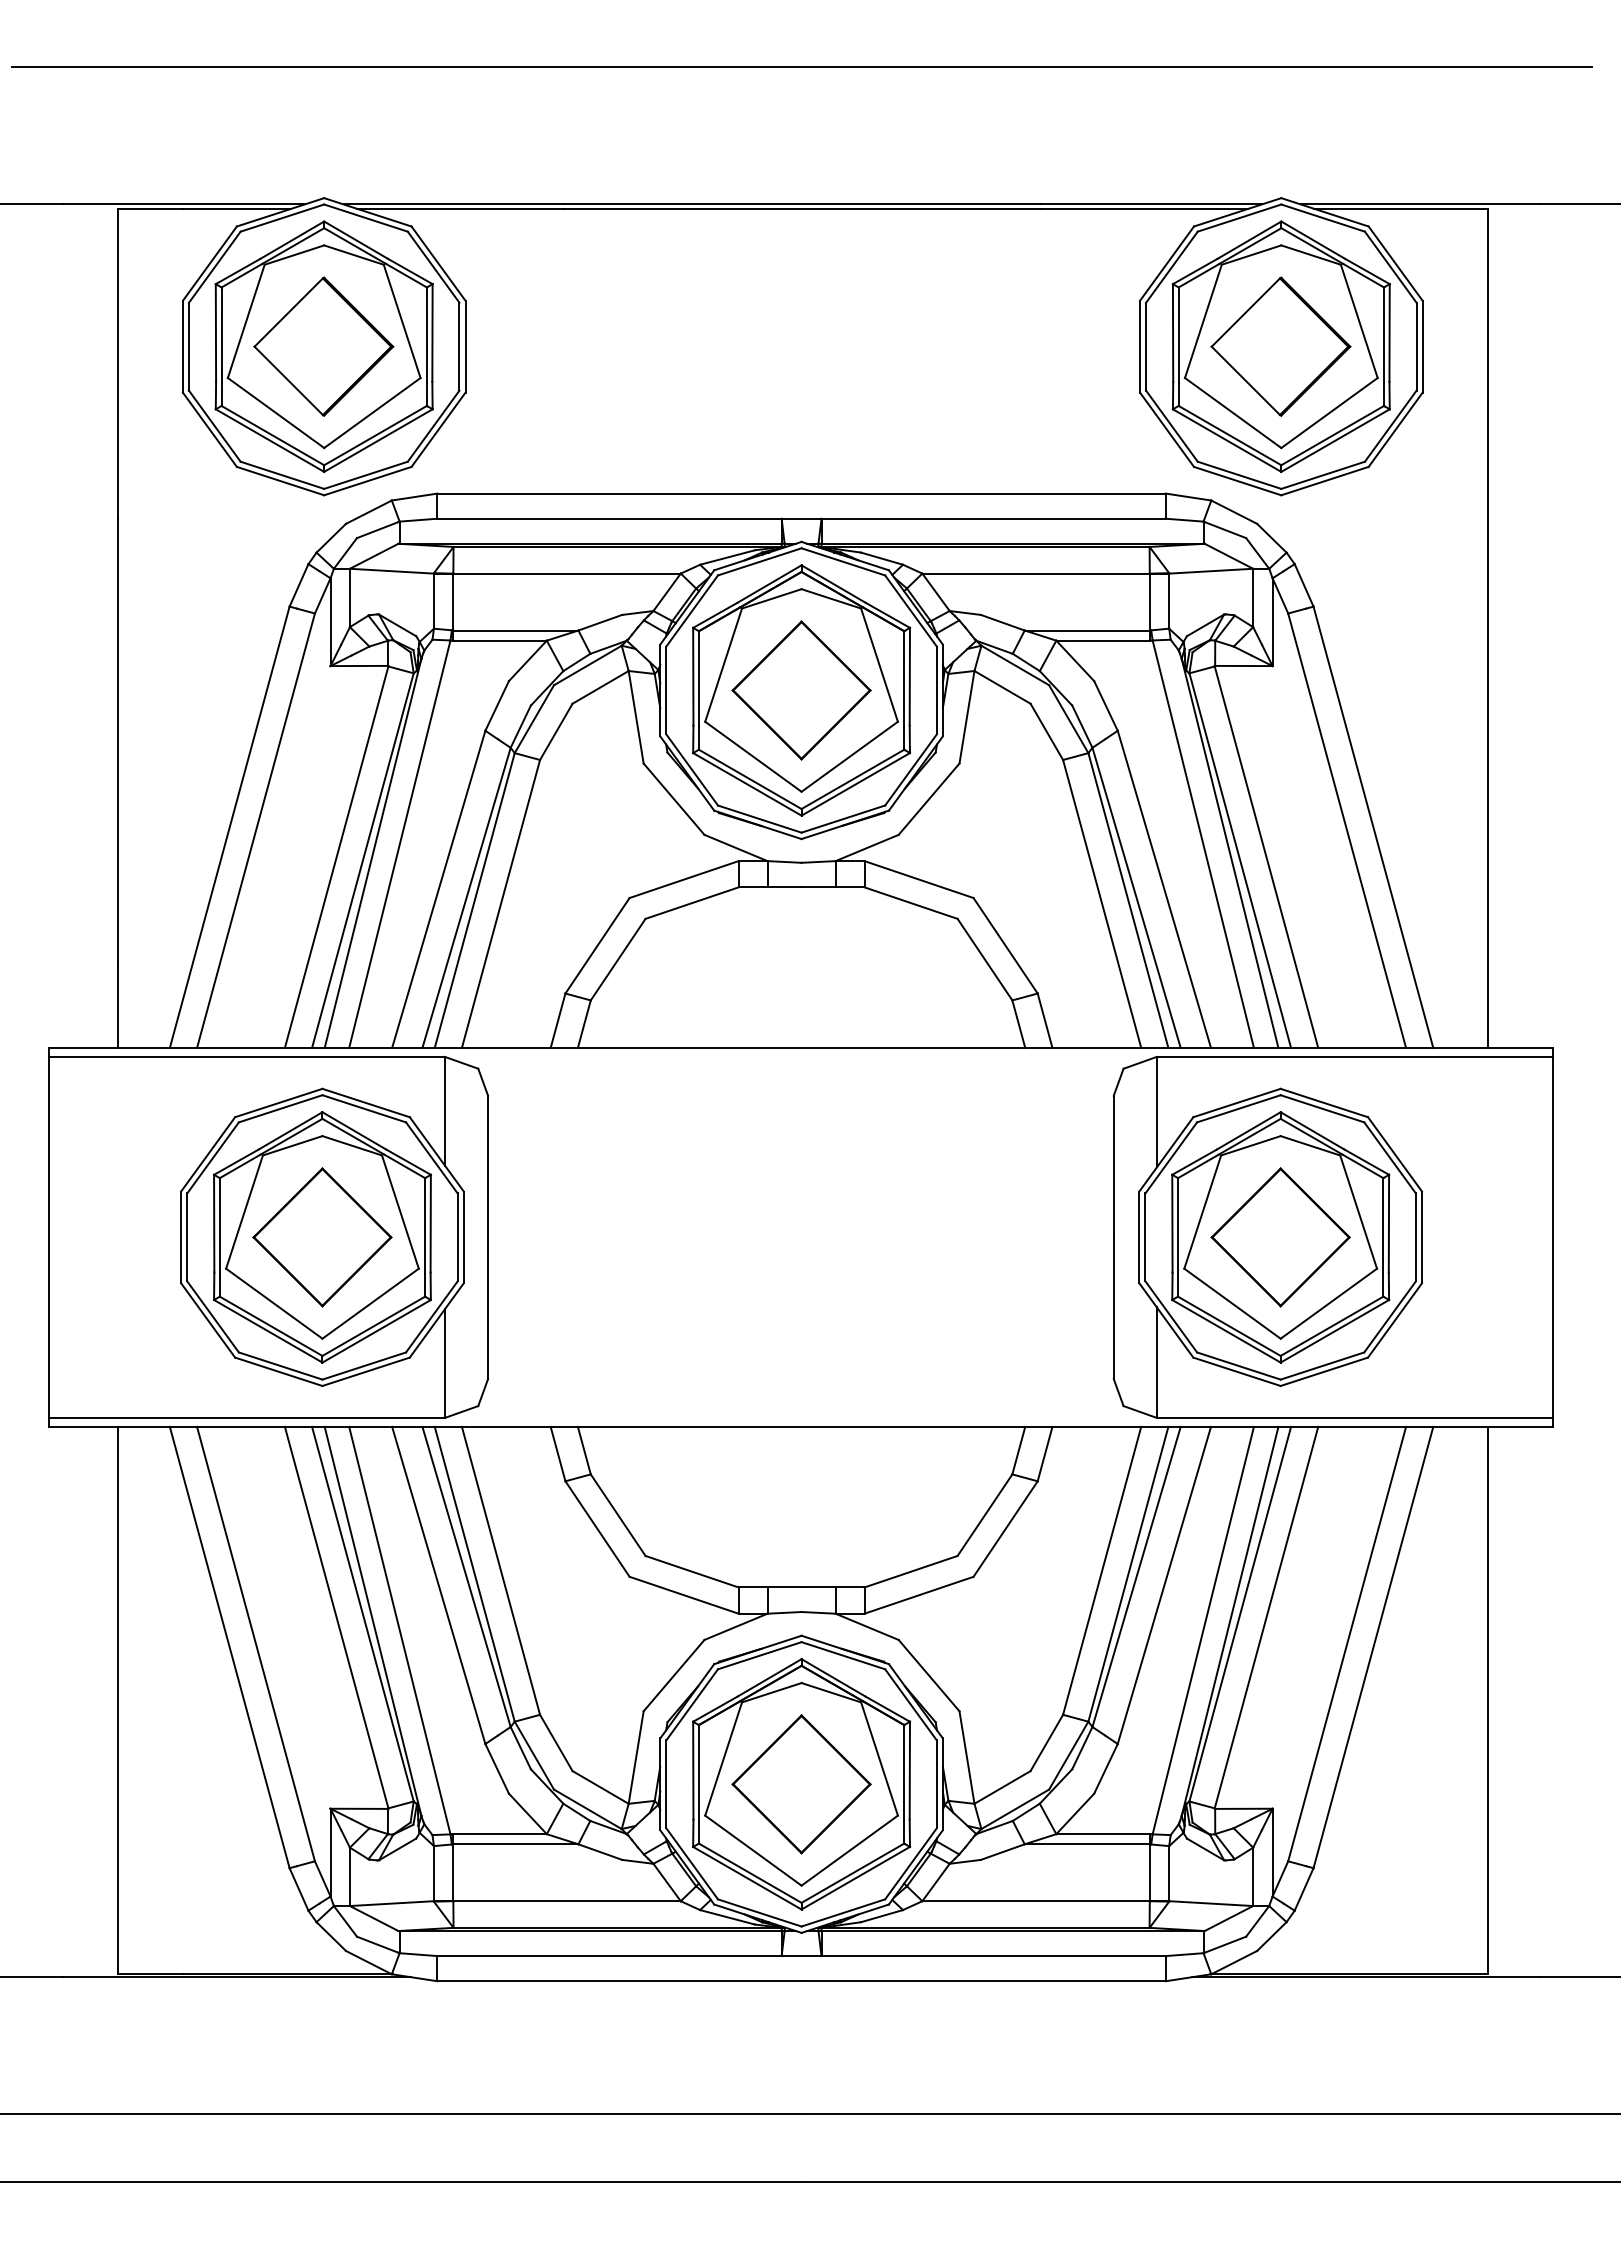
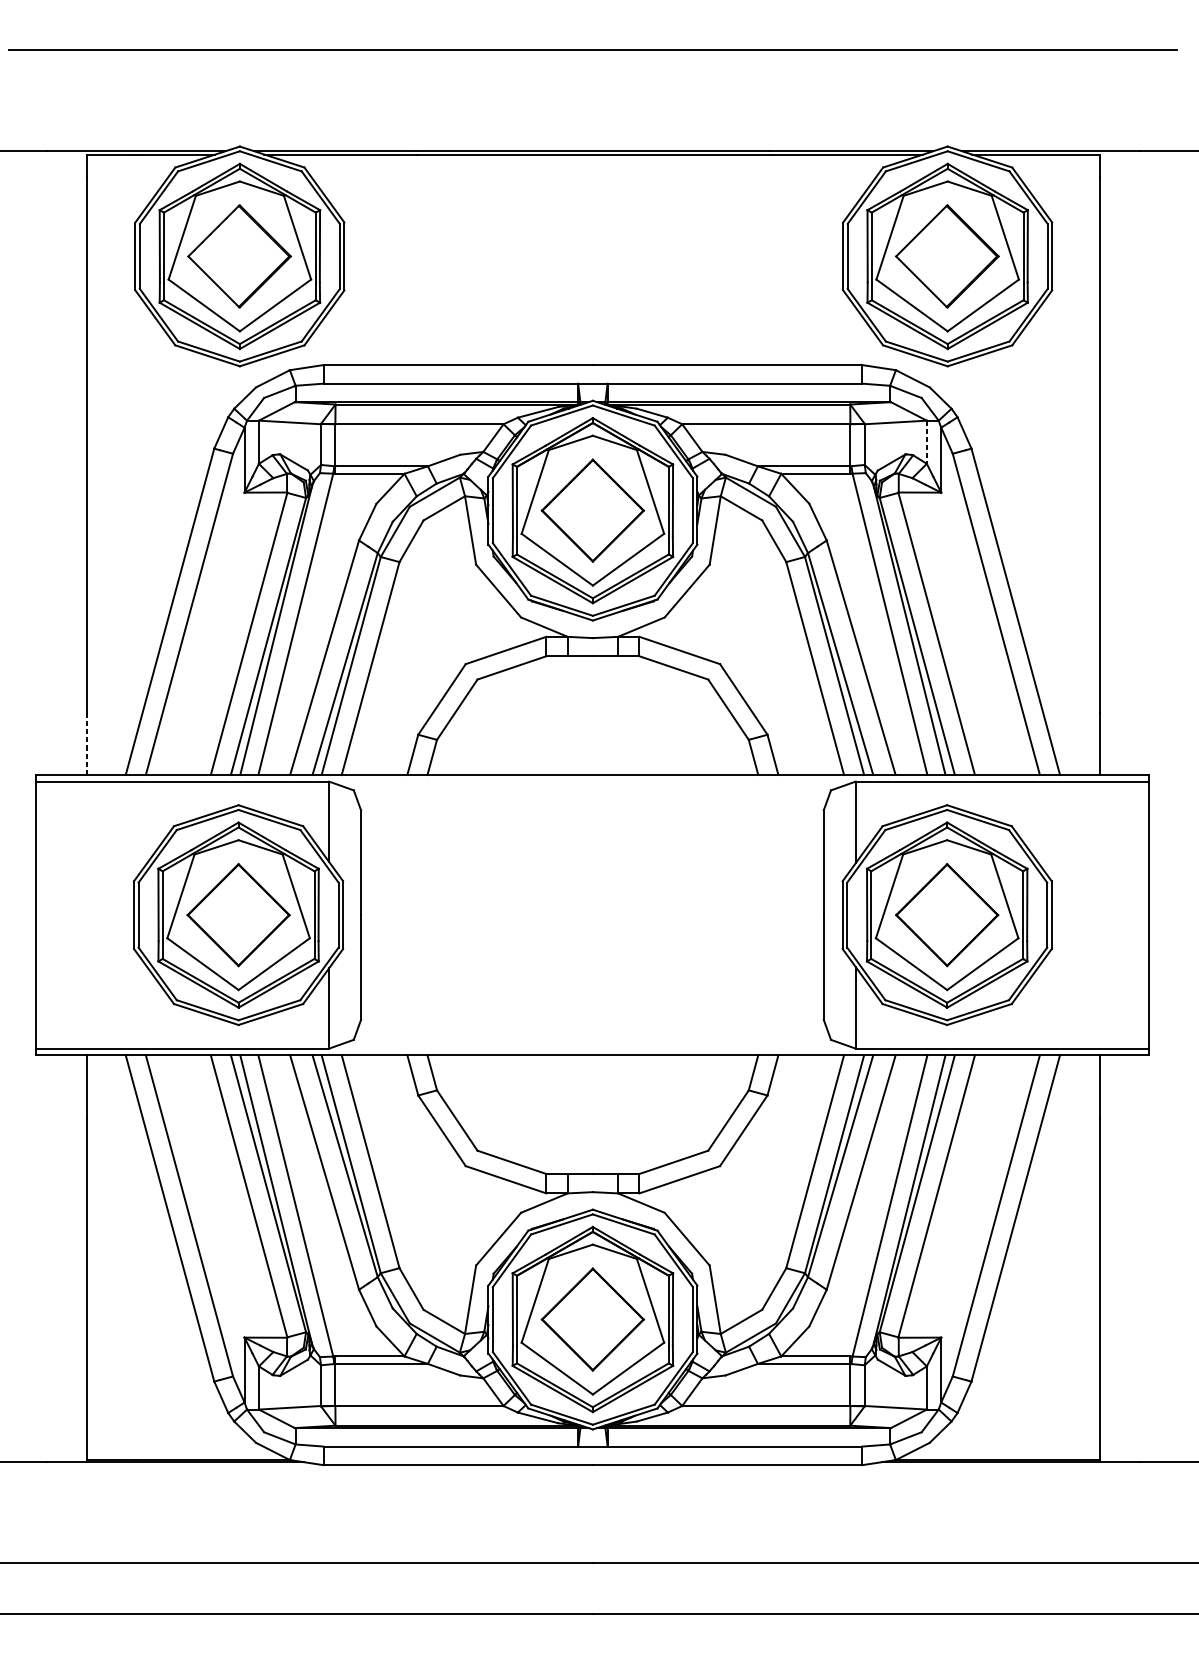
line: (1253, 598) -> (927, 442), solid -> dashed
line: (118, 1006) -> (87, 744), solid -> dashed

